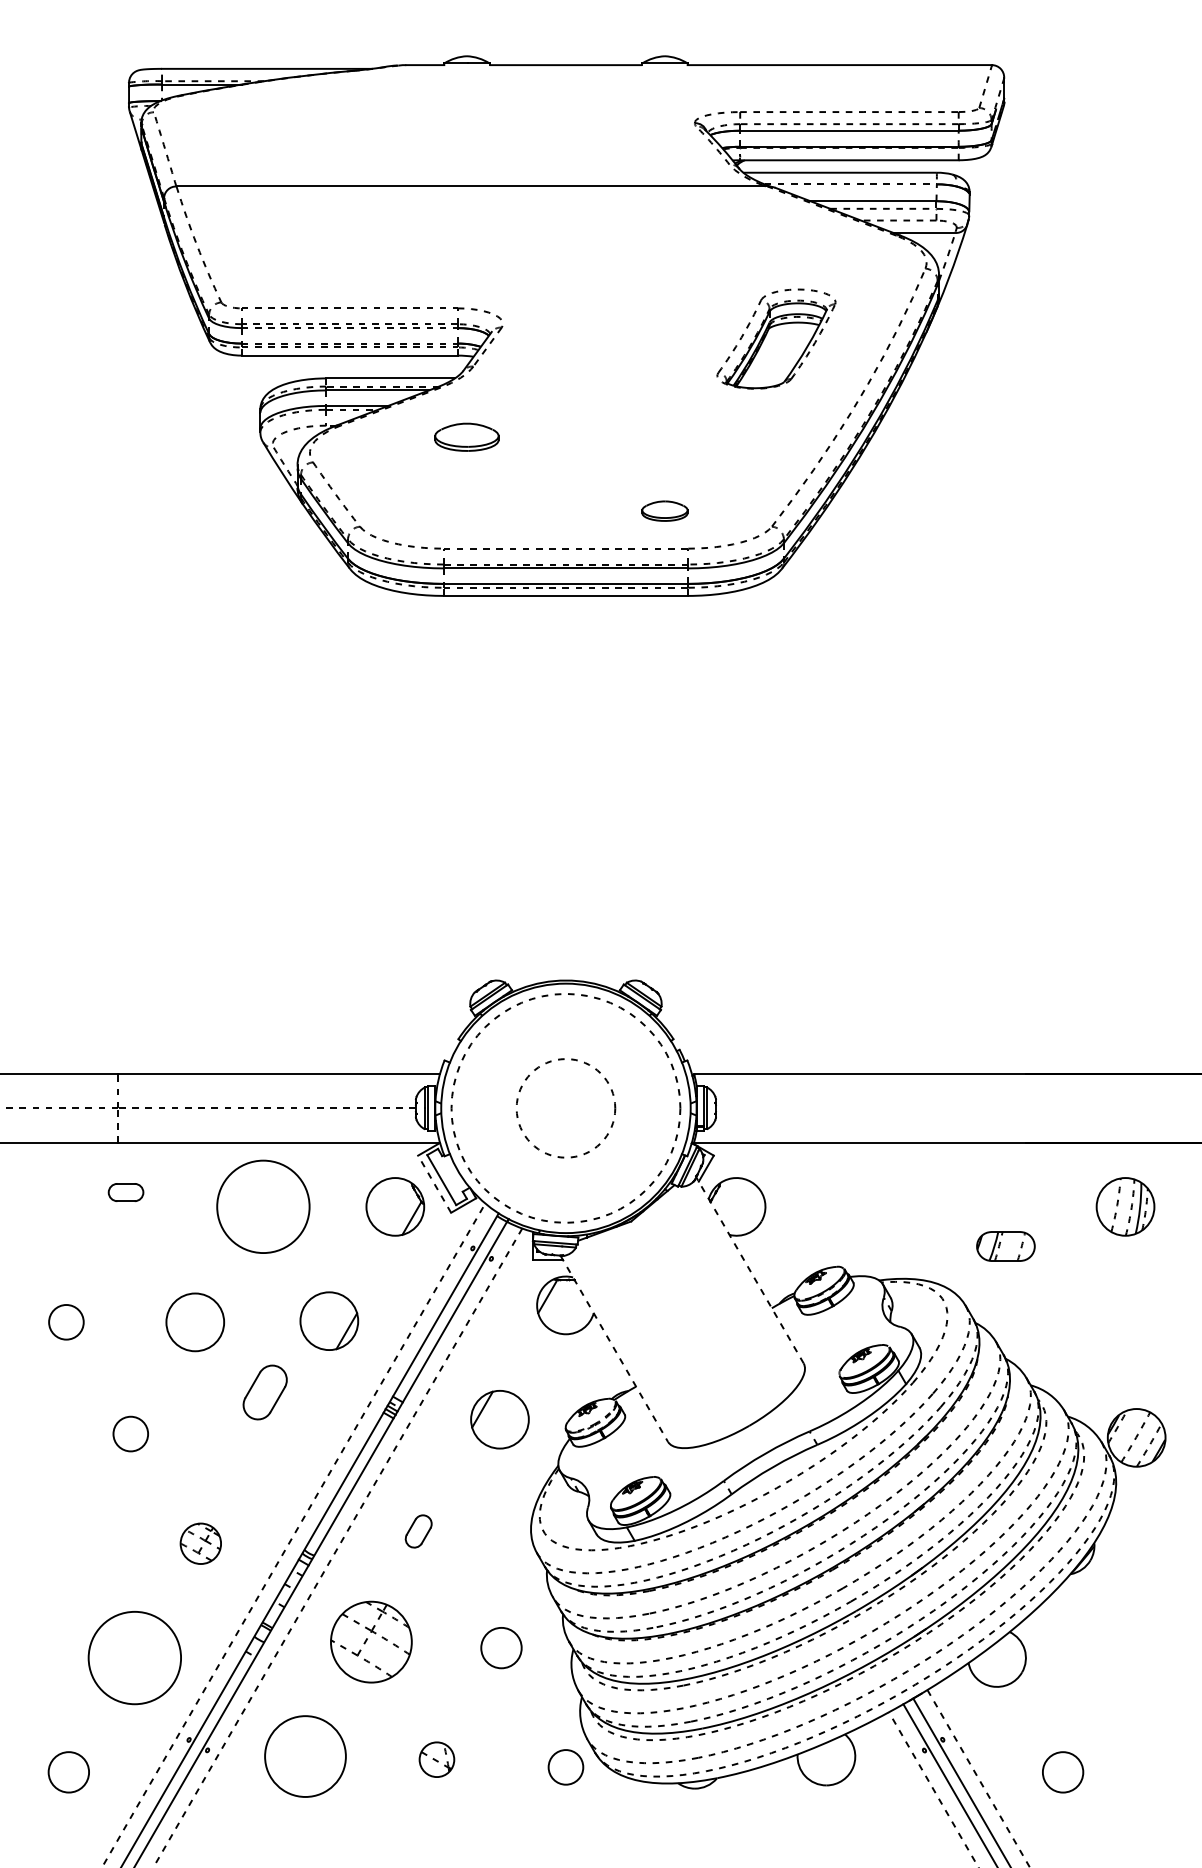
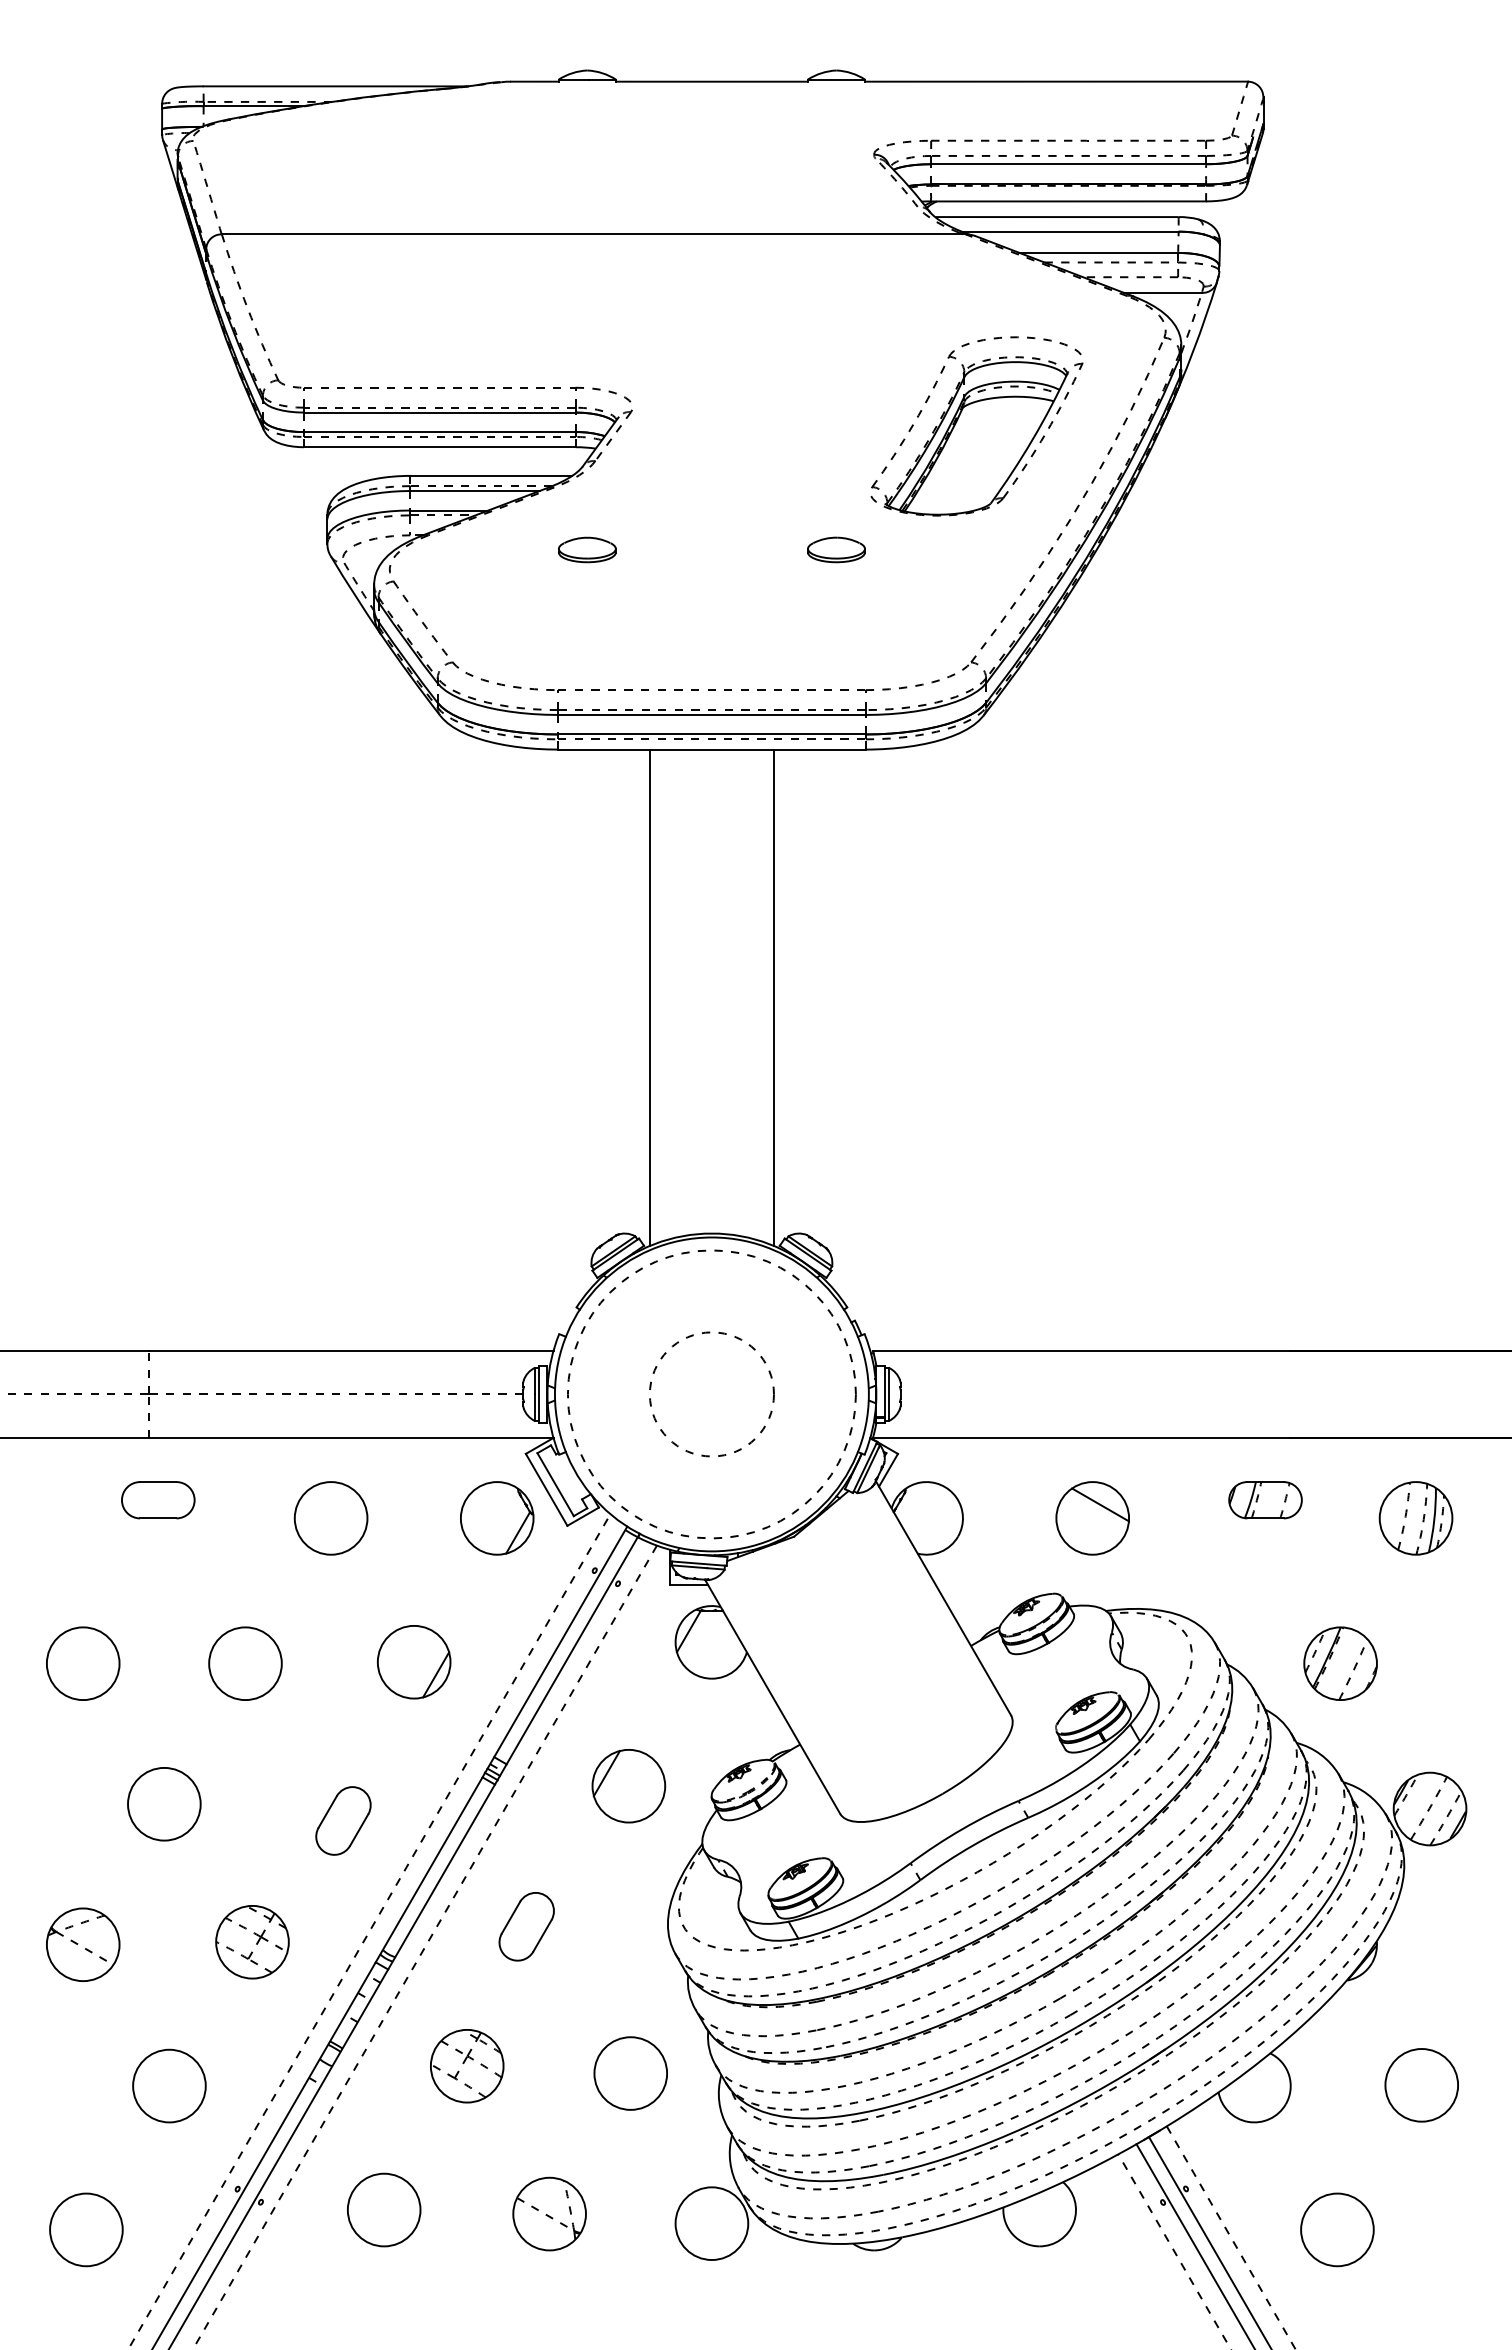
line: (850, 184) -> (1069, 231), dashed -> solid
line: (349, 328) -> (439, 412), dashed -> solid
part: (776, 339) -> (976, 426), size x1.43
line: (349, 343) -> (439, 432), dashed -> solid
part: (467, 436) -> (587, 549), size x0.71
part: (664, 510) -> (836, 549), moved
line: (516, 792) -> (649, 997), added
line: (615, 792) -> (774, 997), added
line: (434, 1183) -> (546, 1489), dashed -> solid
part: (126, 1192) -> (158, 1500), size x1.67
circle: (262, 1206) -> (330, 1518), size x0.62
part: (868, 1206) -> (1092, 1518), added
part: (1005, 1246) -> (1265, 1500), moved
line: (750, 1269) -> (943, 1597), dashed -> solid
circle: (66, 1322) -> (83, 1663), size x1.67
part: (1065, 1322) -> (1340, 1663), added
line: (614, 1349) -> (772, 1697), dashed -> solid
part: (265, 1392) -> (343, 1820), moved
circle: (130, 1433) -> (164, 1803), size x1.67
part: (418, 1531) -> (526, 1926), size x1.67
part: (200, 1543) -> (252, 1942), size x1.43
part: (66, 1545) -> (83, 1944), added
part: (371, 1642) -> (467, 2066), size x0.71
circle: (501, 1648) -> (630, 2073), size x1.43
circle: (134, 1657) -> (169, 2085), size x0.62
circle: (1129, 1657) -> (1421, 2085), added
circle: (304, 1756) -> (383, 2209), size x0.71
part: (436, 1759) -> (549, 2213), size x1.67
circle: (565, 1767) -> (711, 2223), size x1.67
circle: (68, 1772) -> (86, 2229), size x1.43
circle: (1063, 1772) -> (1337, 2229), size x1.43

